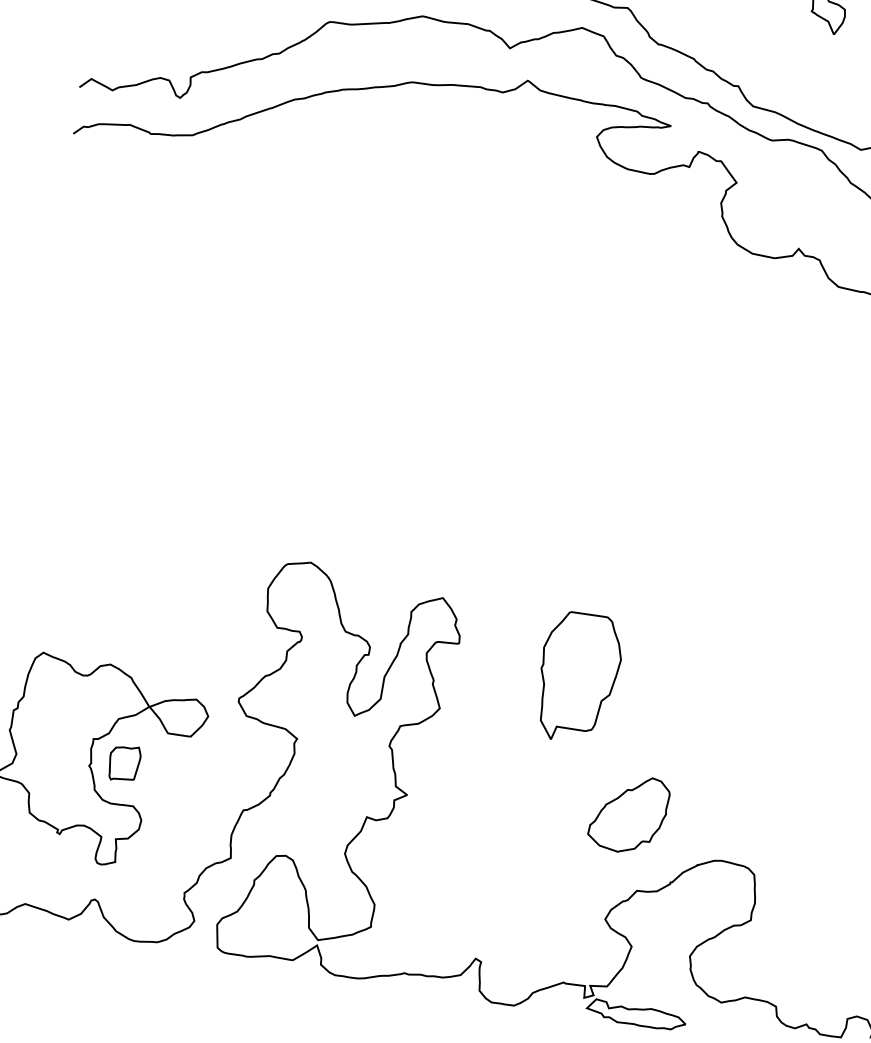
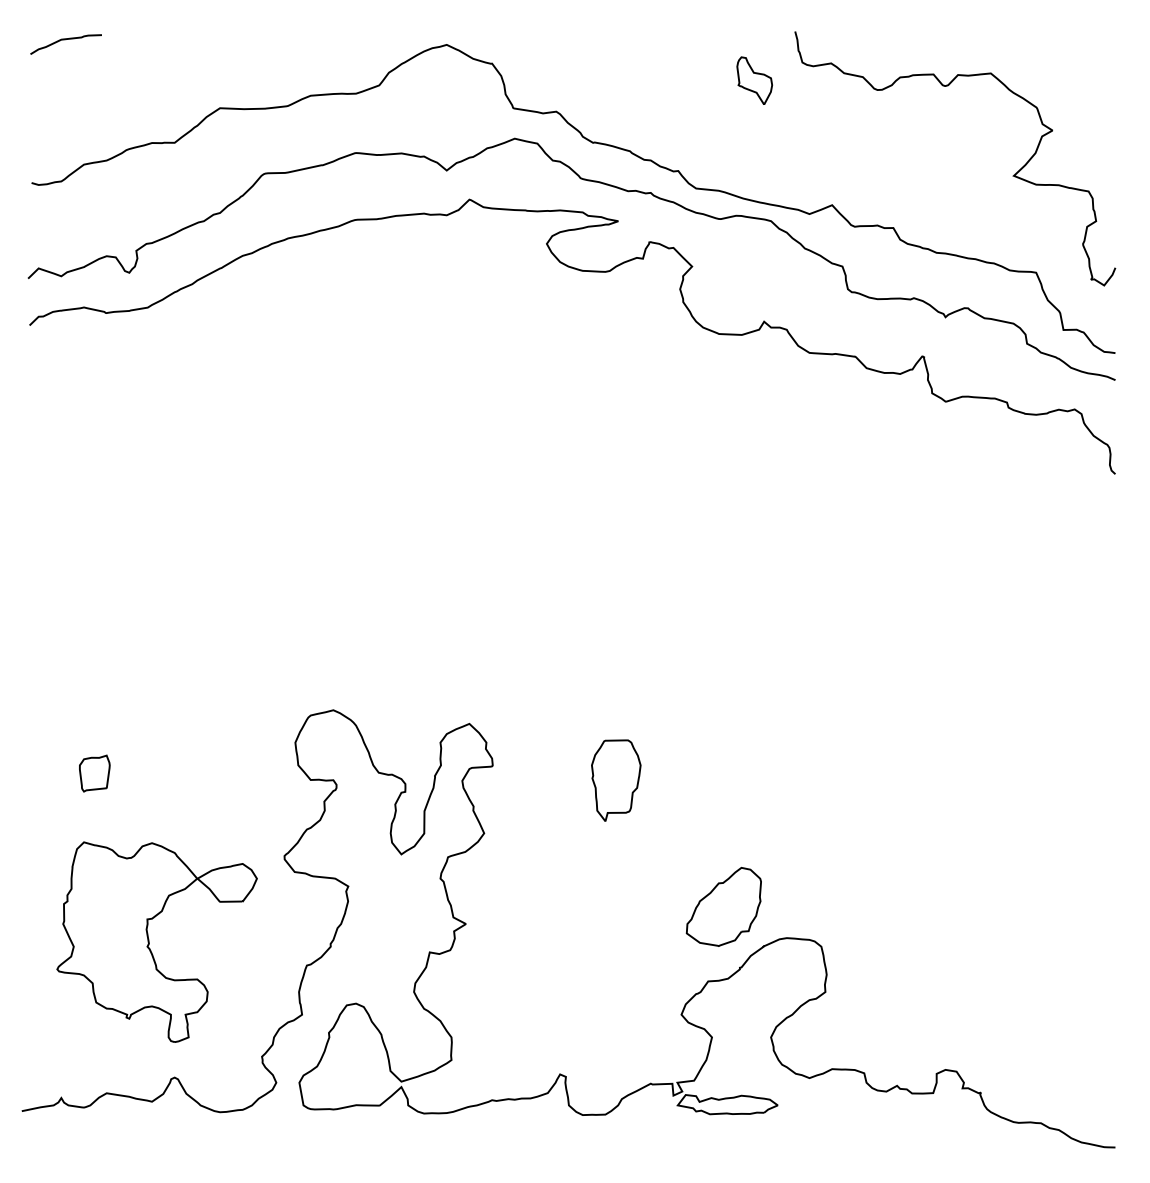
part: (578, 677) -> (616, 780), size x0.62
part: (124, 763) -> (94, 773), moved
part: (628, 813) -> (723, 906), moved

